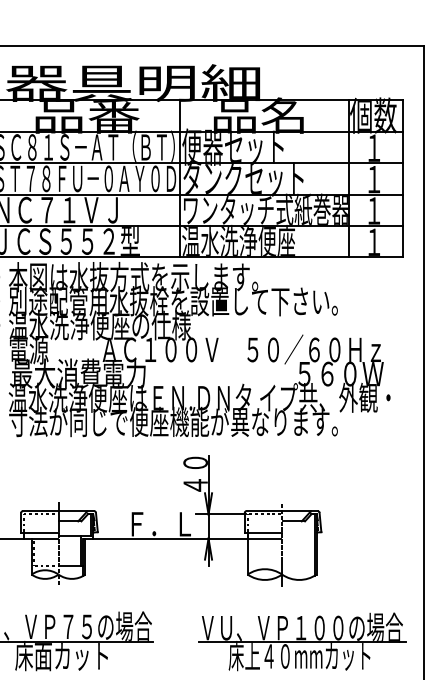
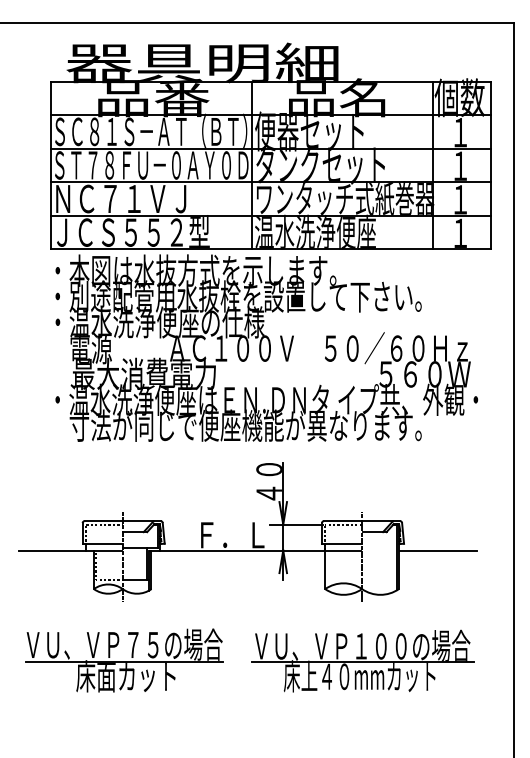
line: (353, 538) -> (438, 550), added
part: (302, 641) -> (362, 660), moved

